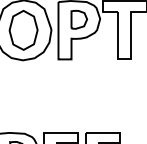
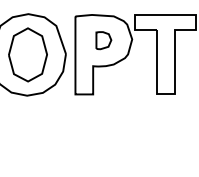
part: (79, 19) -> (104, 40), size x0.7

